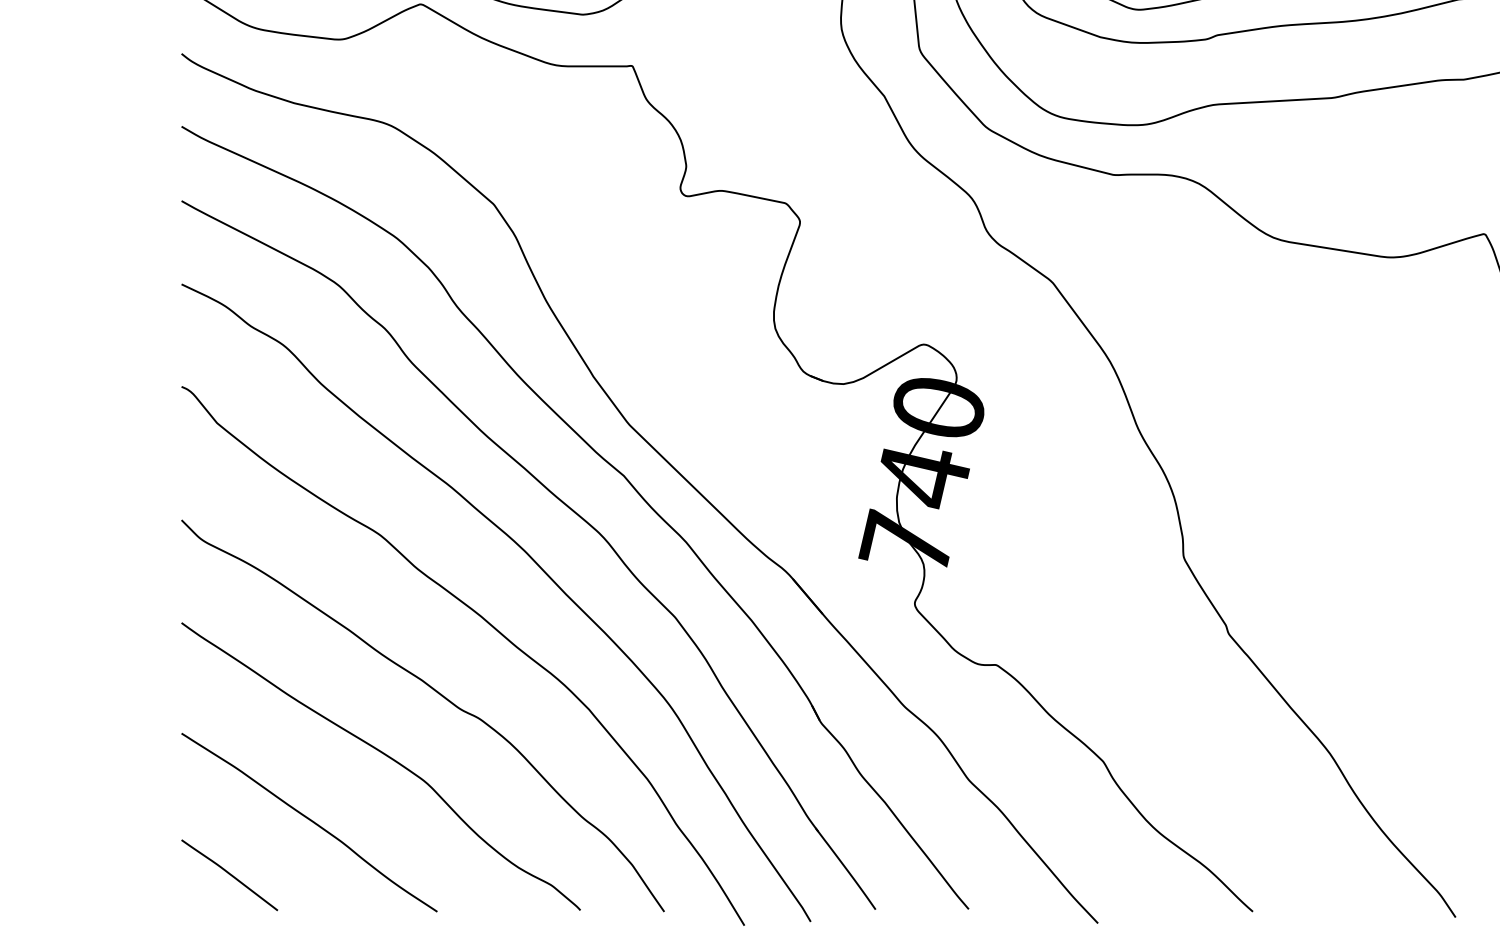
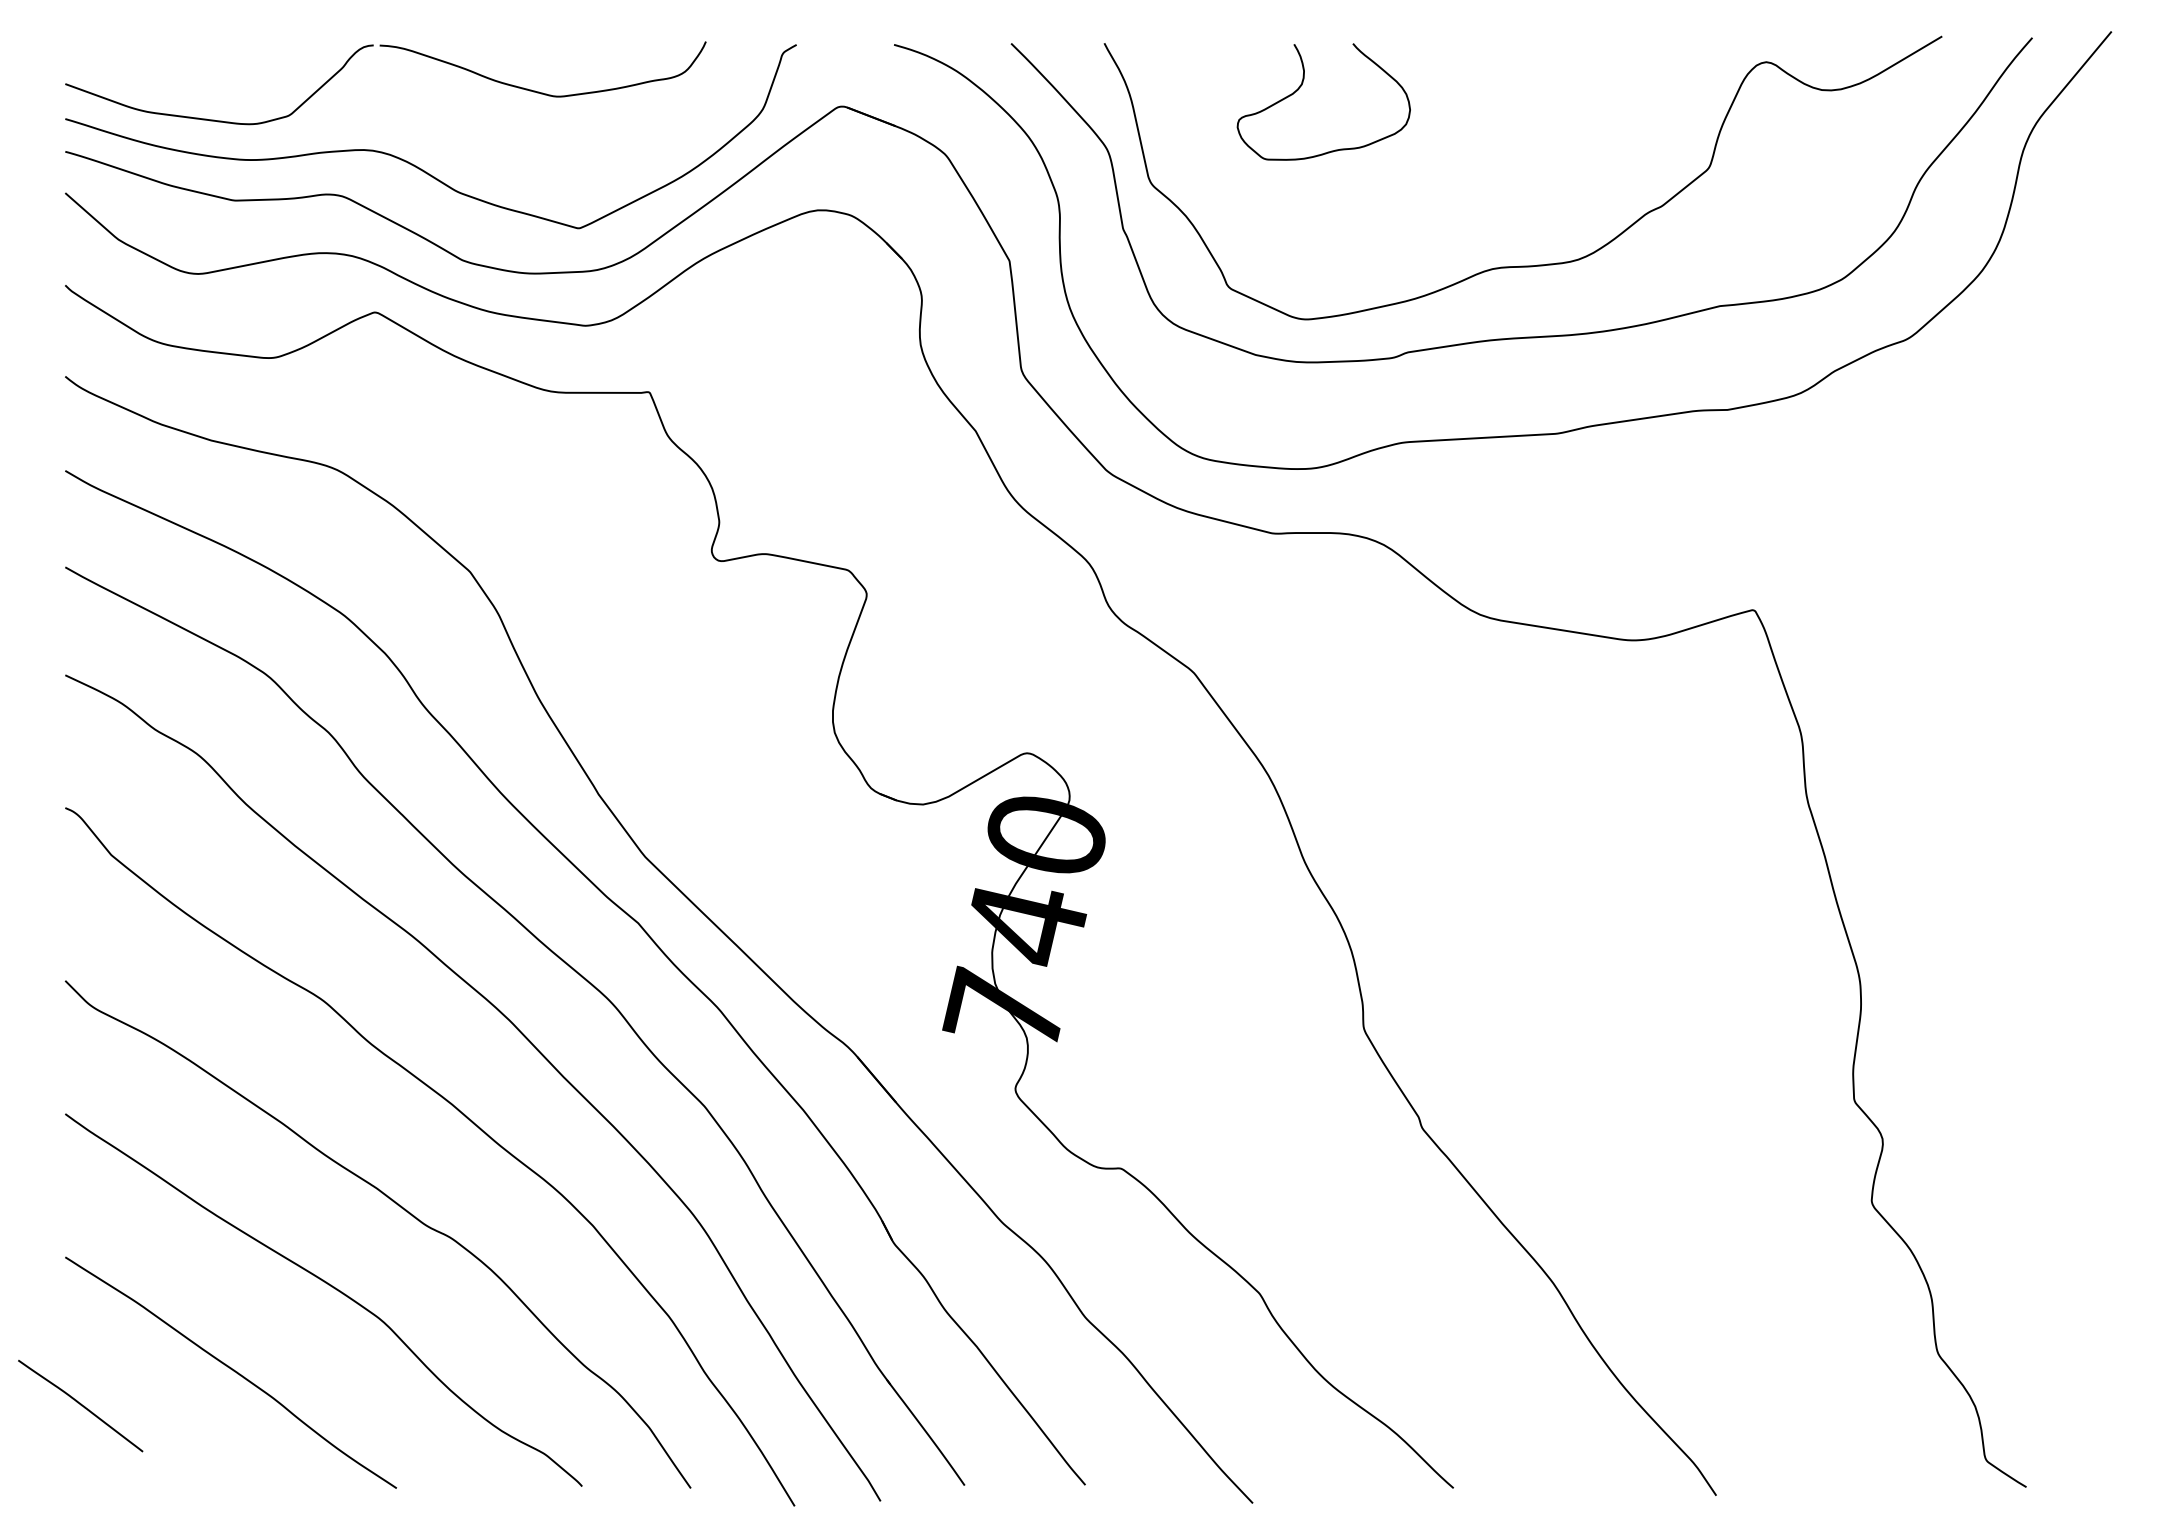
curve: (229, 874) -> (80, 1405), moved

